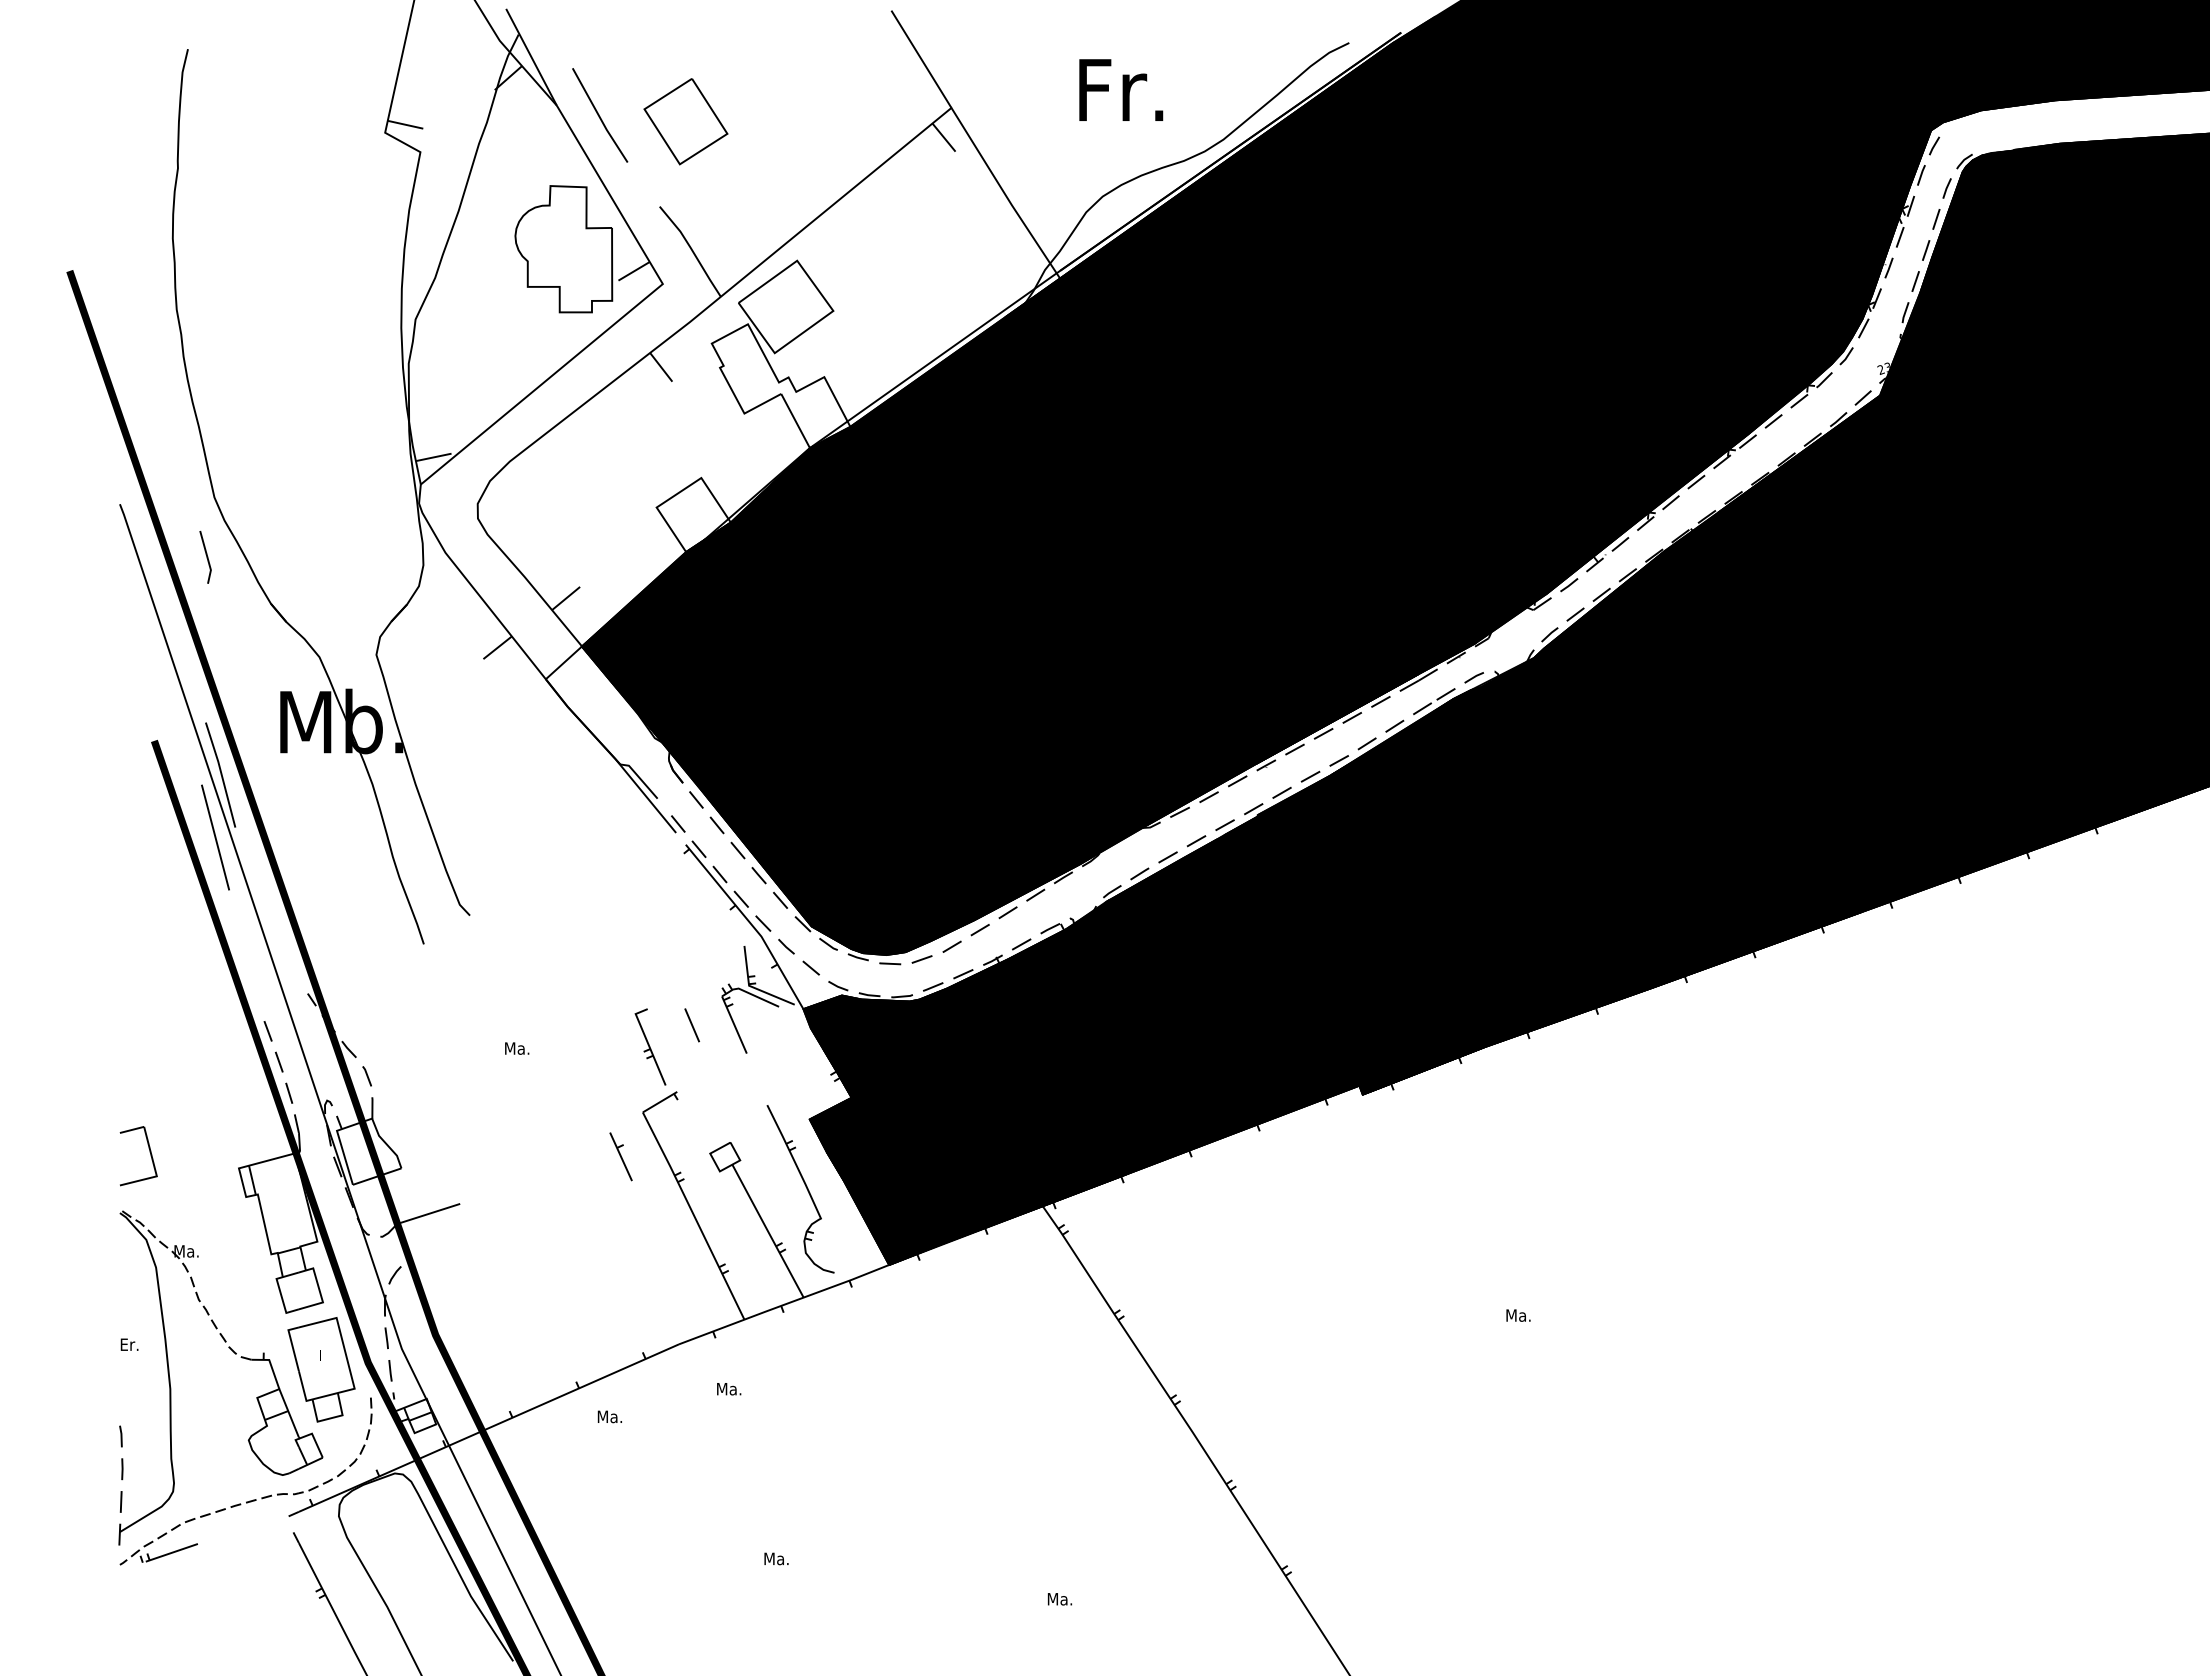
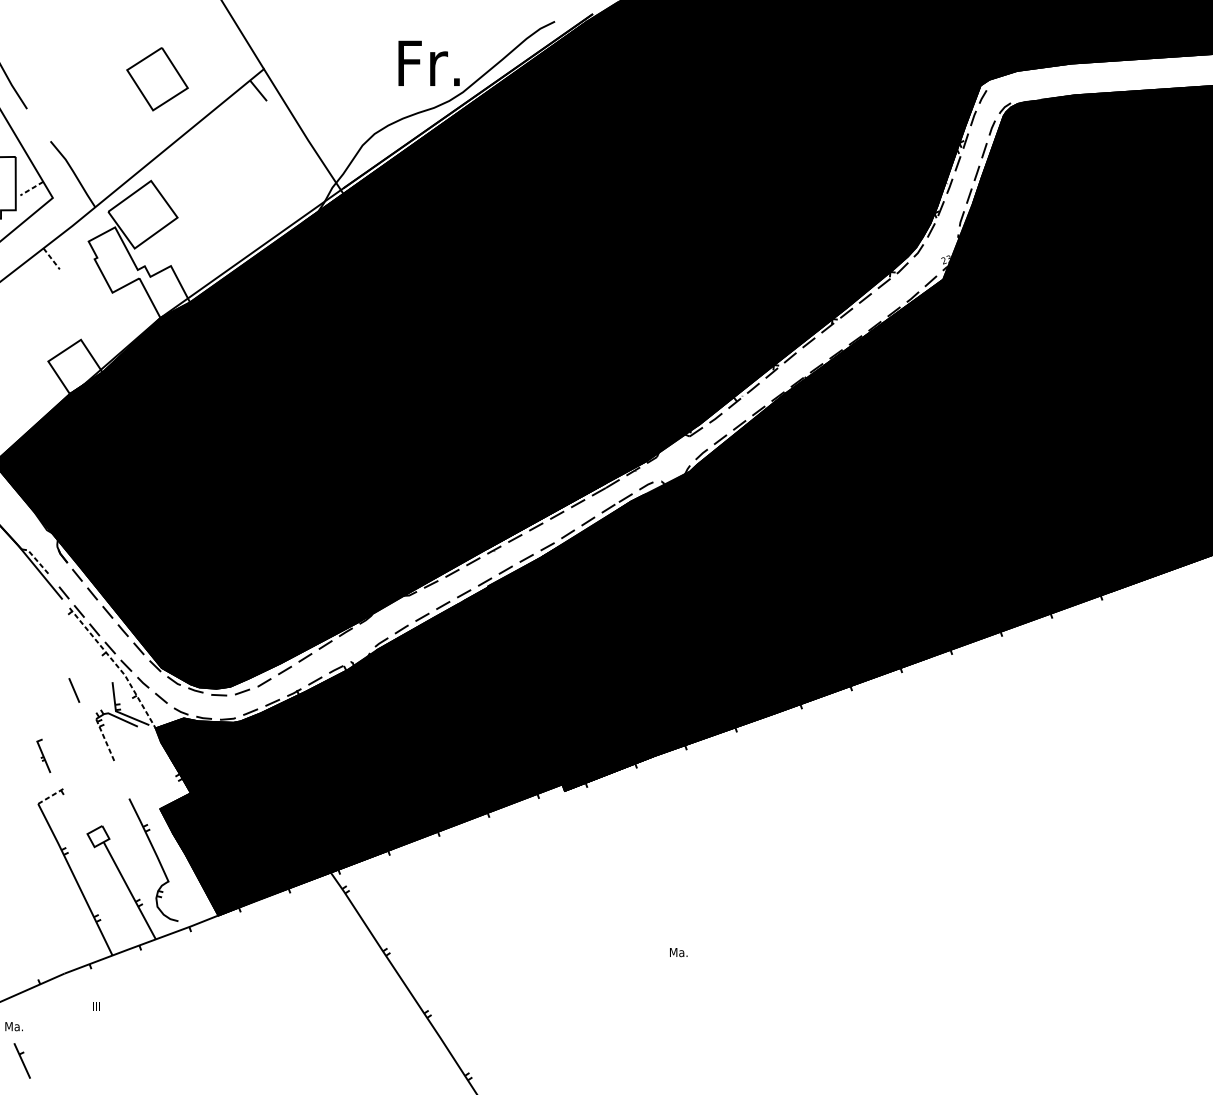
text: (1121, 89) -> (429, 62), moved
part: (685, 121) -> (157, 79), moved
line: (633, 271) -> (31, 188), solid -> dashed
line: (661, 367) -> (51, 259), solid -> dashed
line: (640, 778) -> (36, 559), solid -> dashed
line: (750, 922) -> (116, 665), solid -> dashed
line: (734, 1024) -> (105, 739), solid -> dashed
line: (691, 1025) -> (73, 690), moved
part: (650, 1046) -> (43, 755), size x0.6
line: (660, 1101) -> (51, 795), solid -> dashed
part: (620, 1156) -> (21, 1060), moved
text: (729, 1389) -> (101, 1006), Ma. -> III

